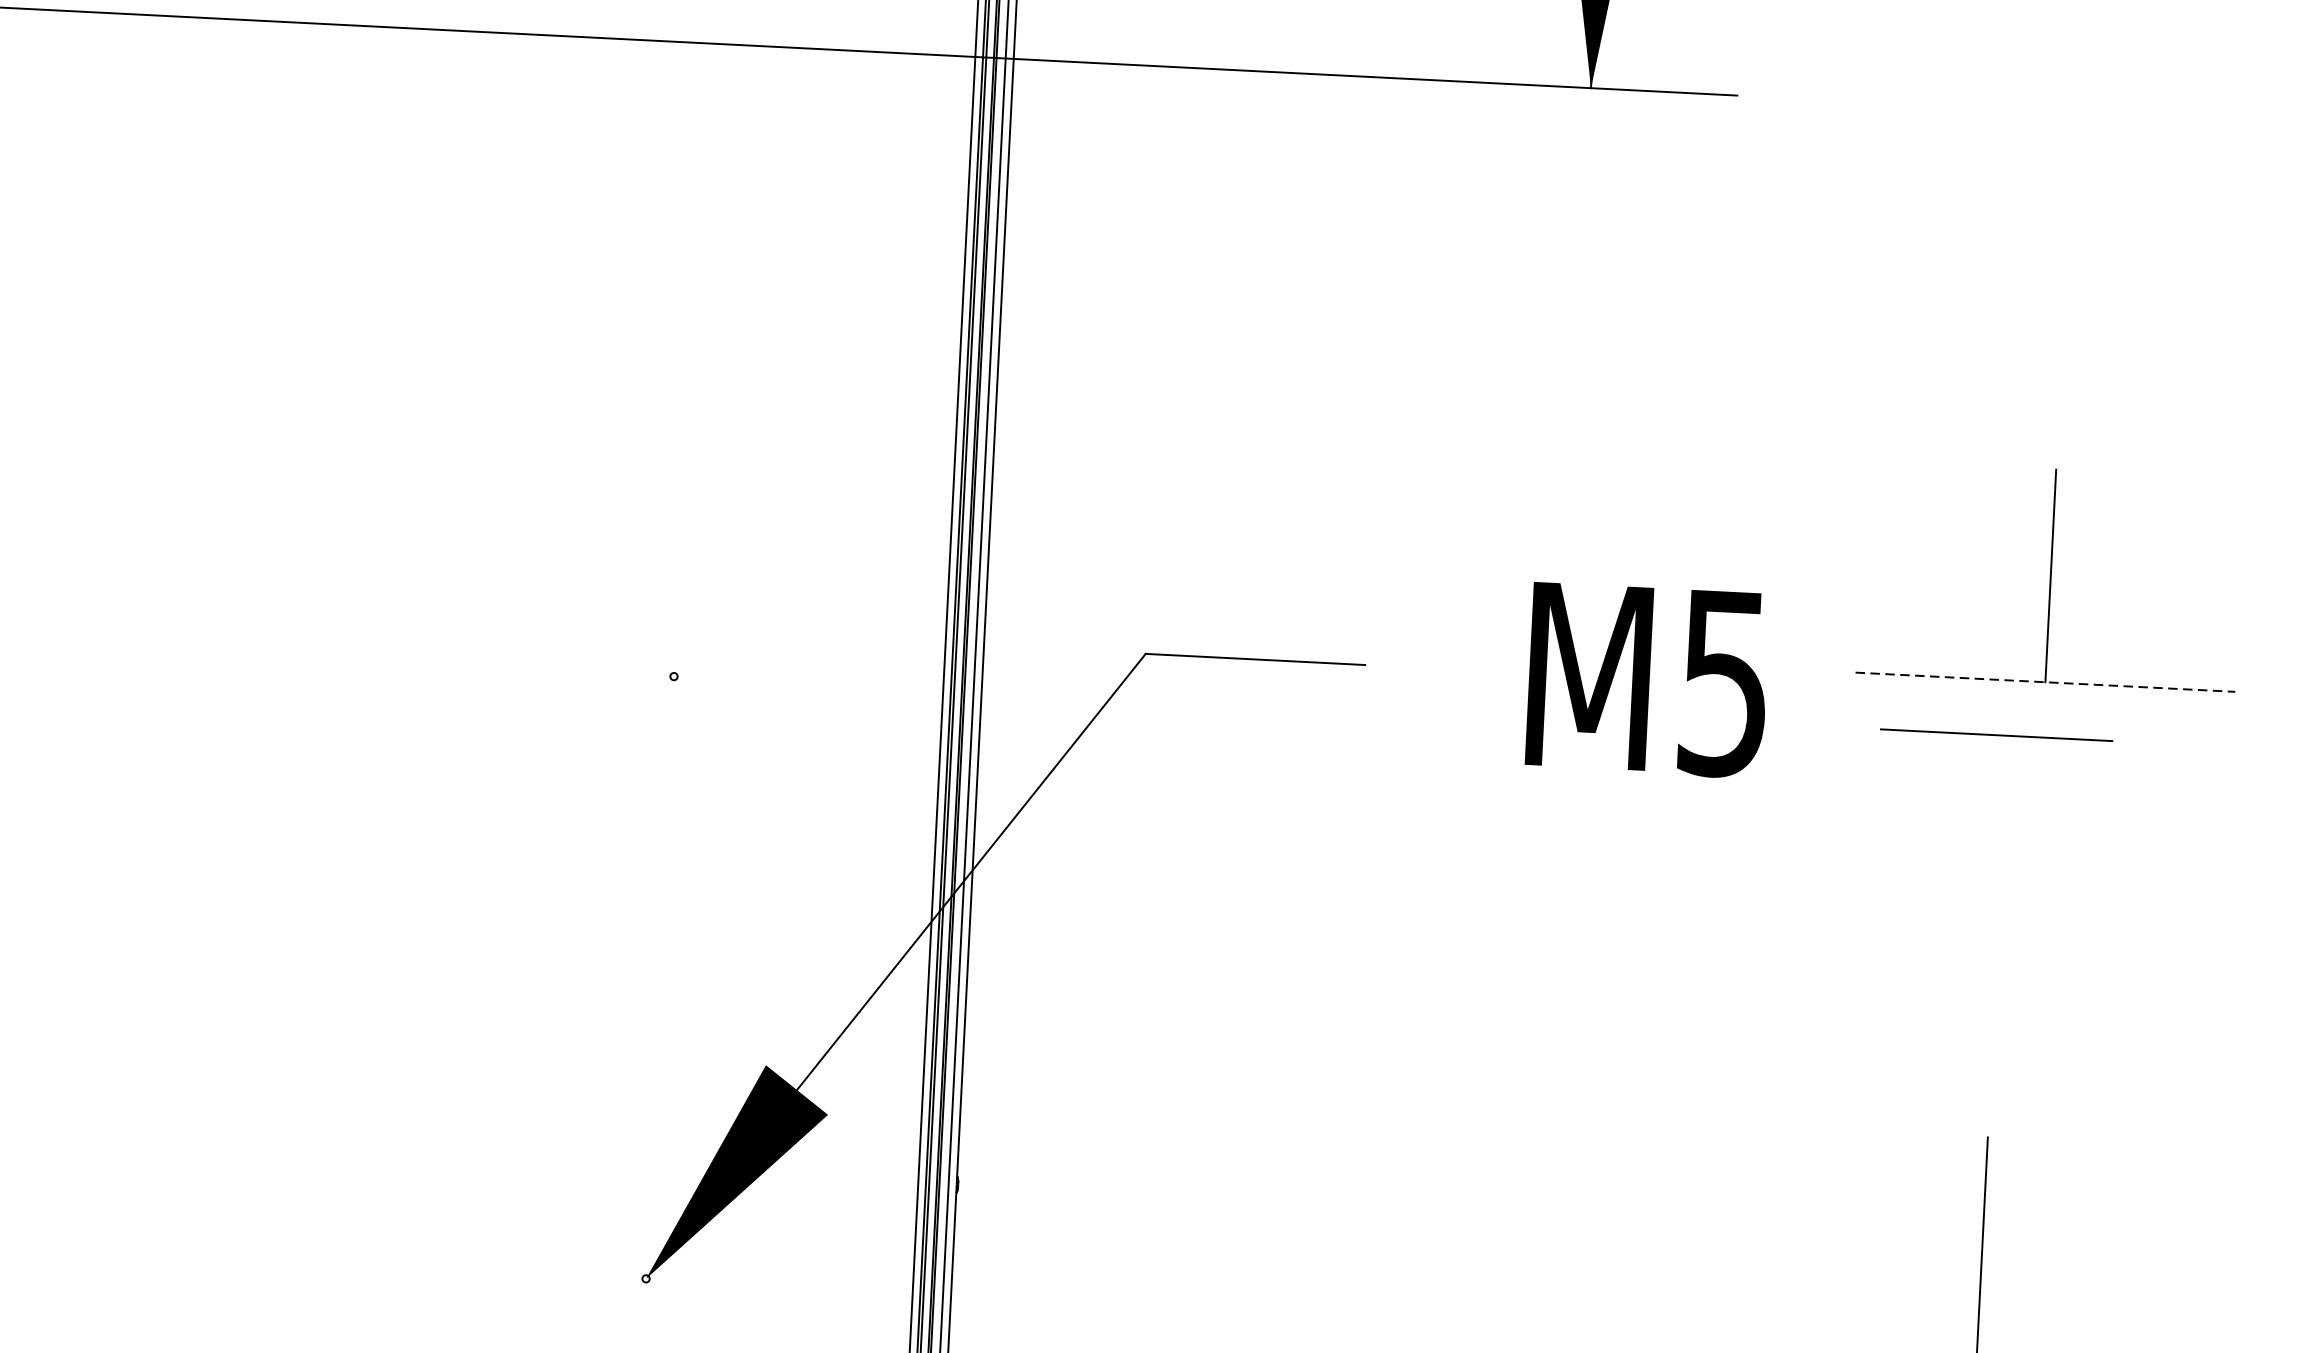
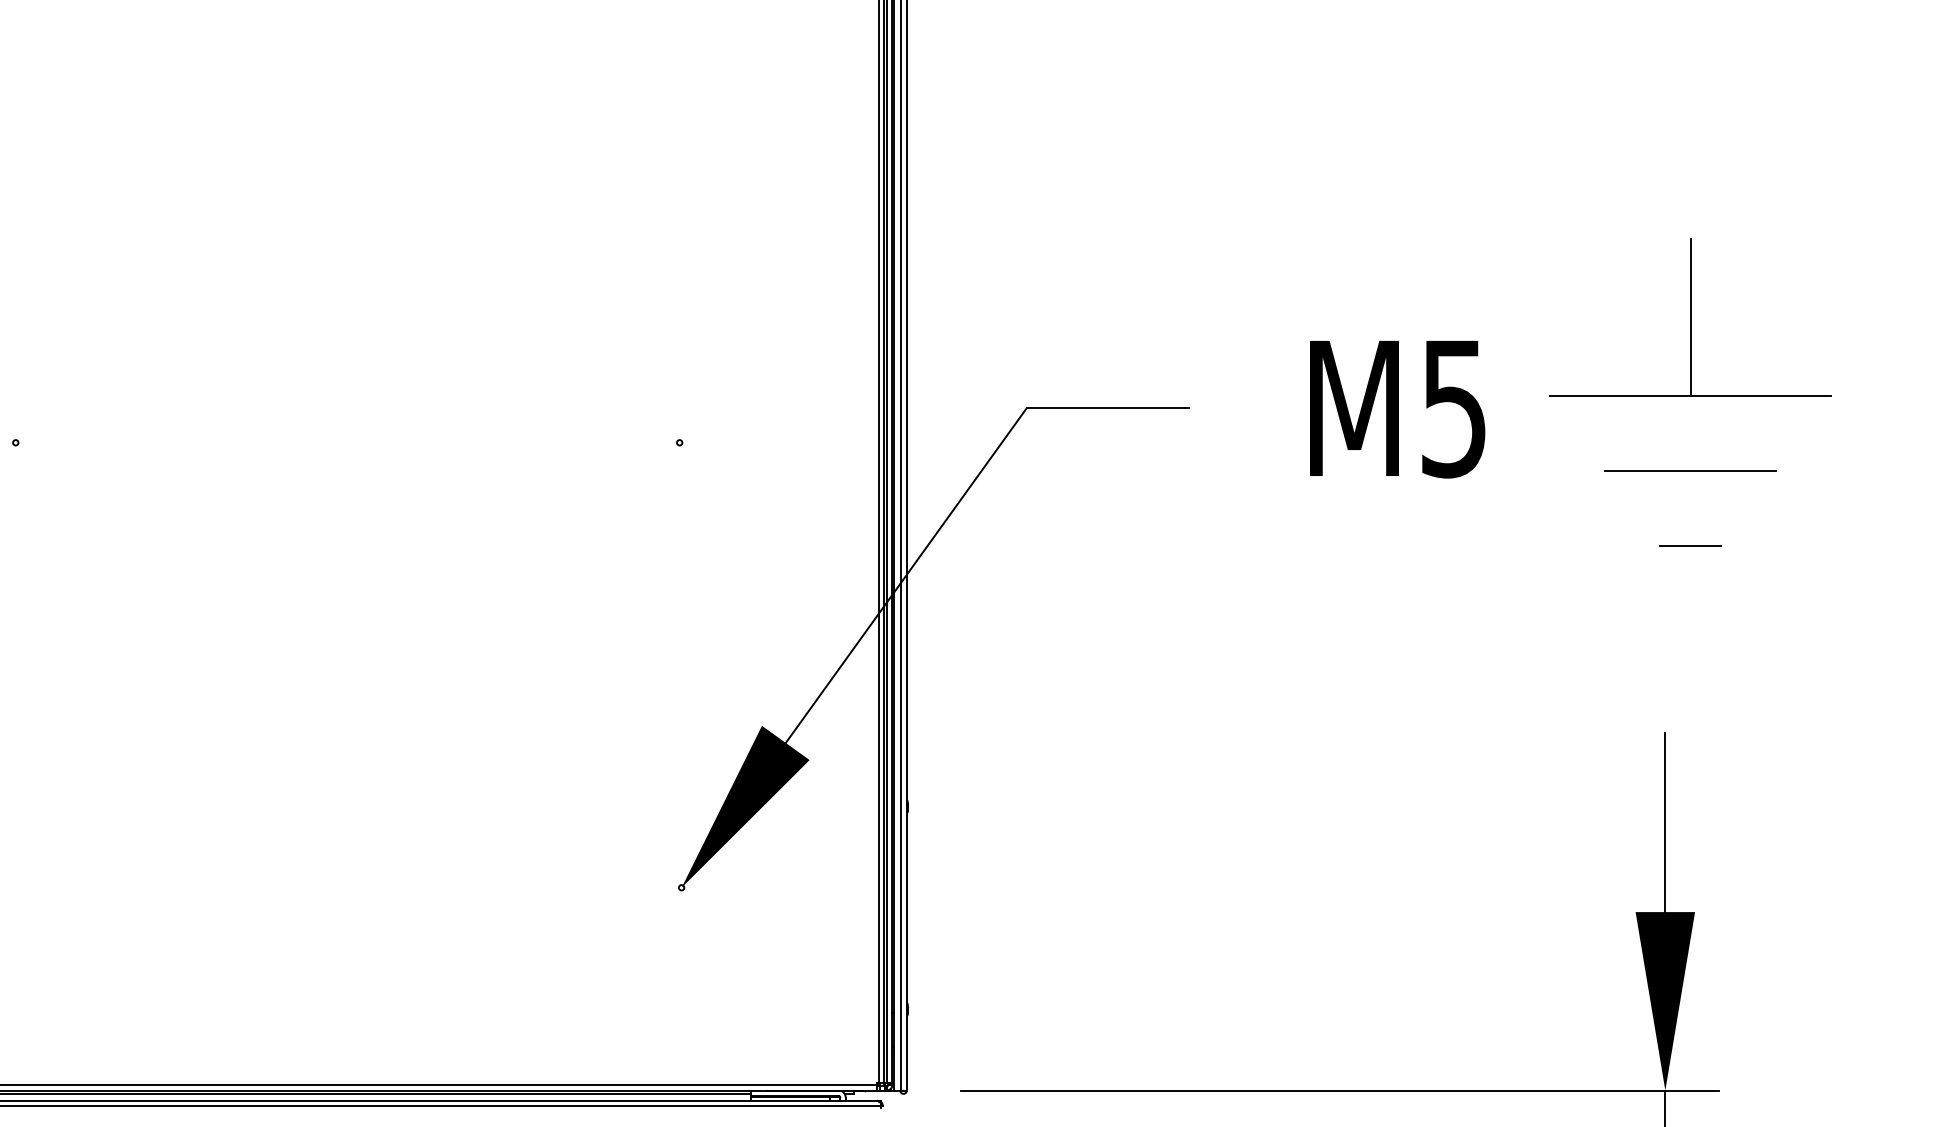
line: (2046, 681) -> (1691, 395), dashed -> solid
line: (1996, 735) -> (1690, 470), moved
line: (2034, 884) -> (1690, 545), added

